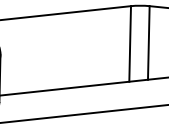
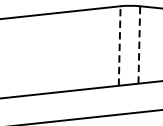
line: (148, 42) -> (138, 44), solid -> dashed
line: (130, 43) -> (120, 45), solid -> dashed

